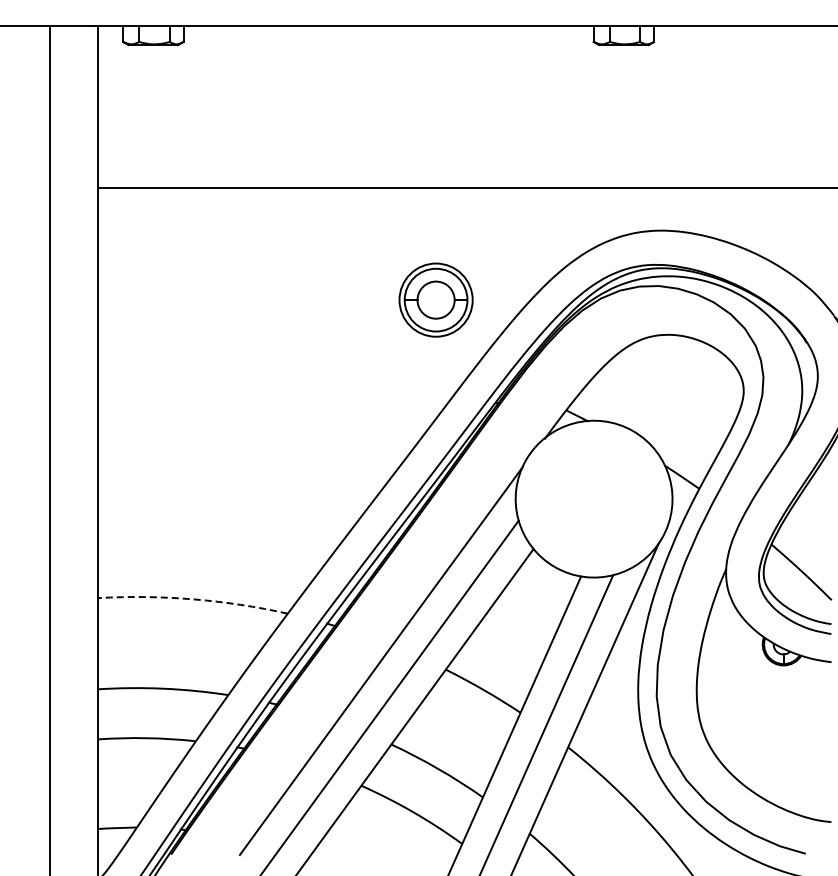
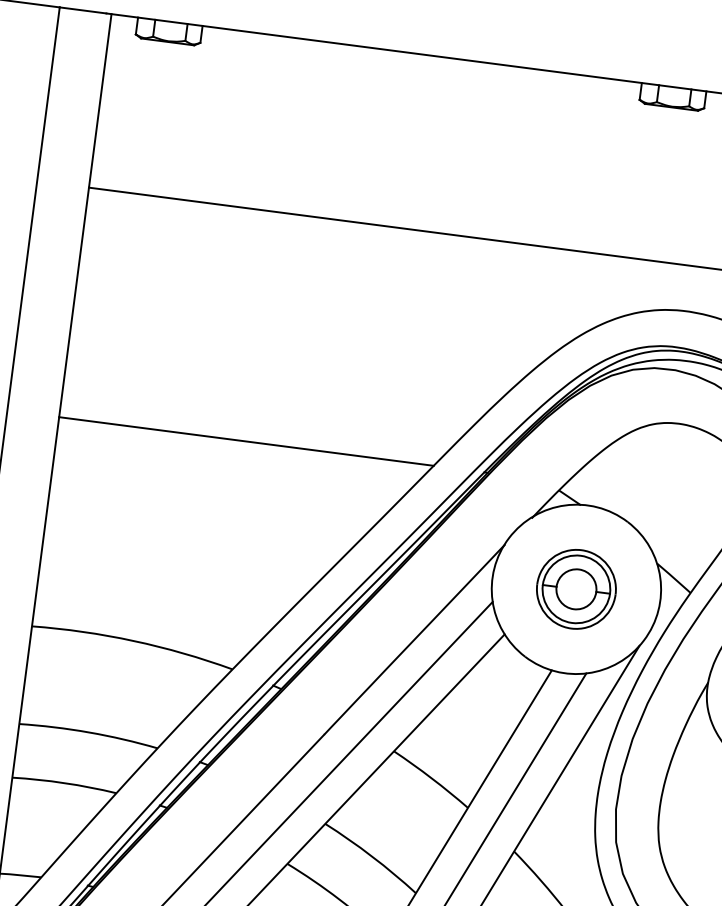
part: (435, 299) -> (575, 588), moved
line: (273, 402) -> (246, 441), added
arc: (193, 599) -> (133, 641), dashed -> solid

